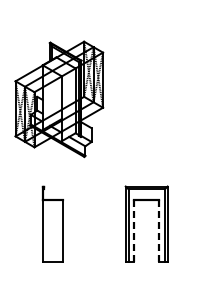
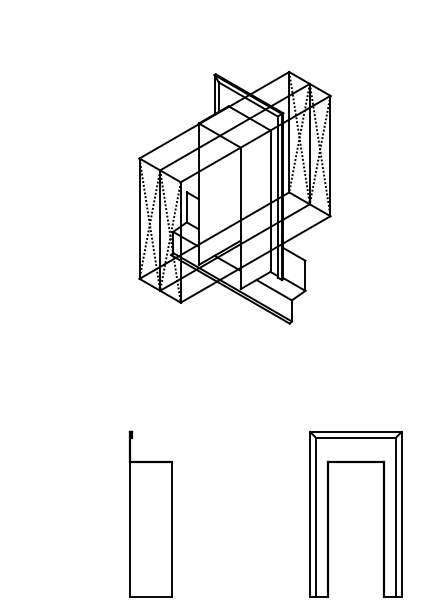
part: (59, 99) -> (235, 198), moved
line: (159, 230) -> (383, 527), dashed -> solid
line: (134, 231) -> (329, 530), dashed -> solid

